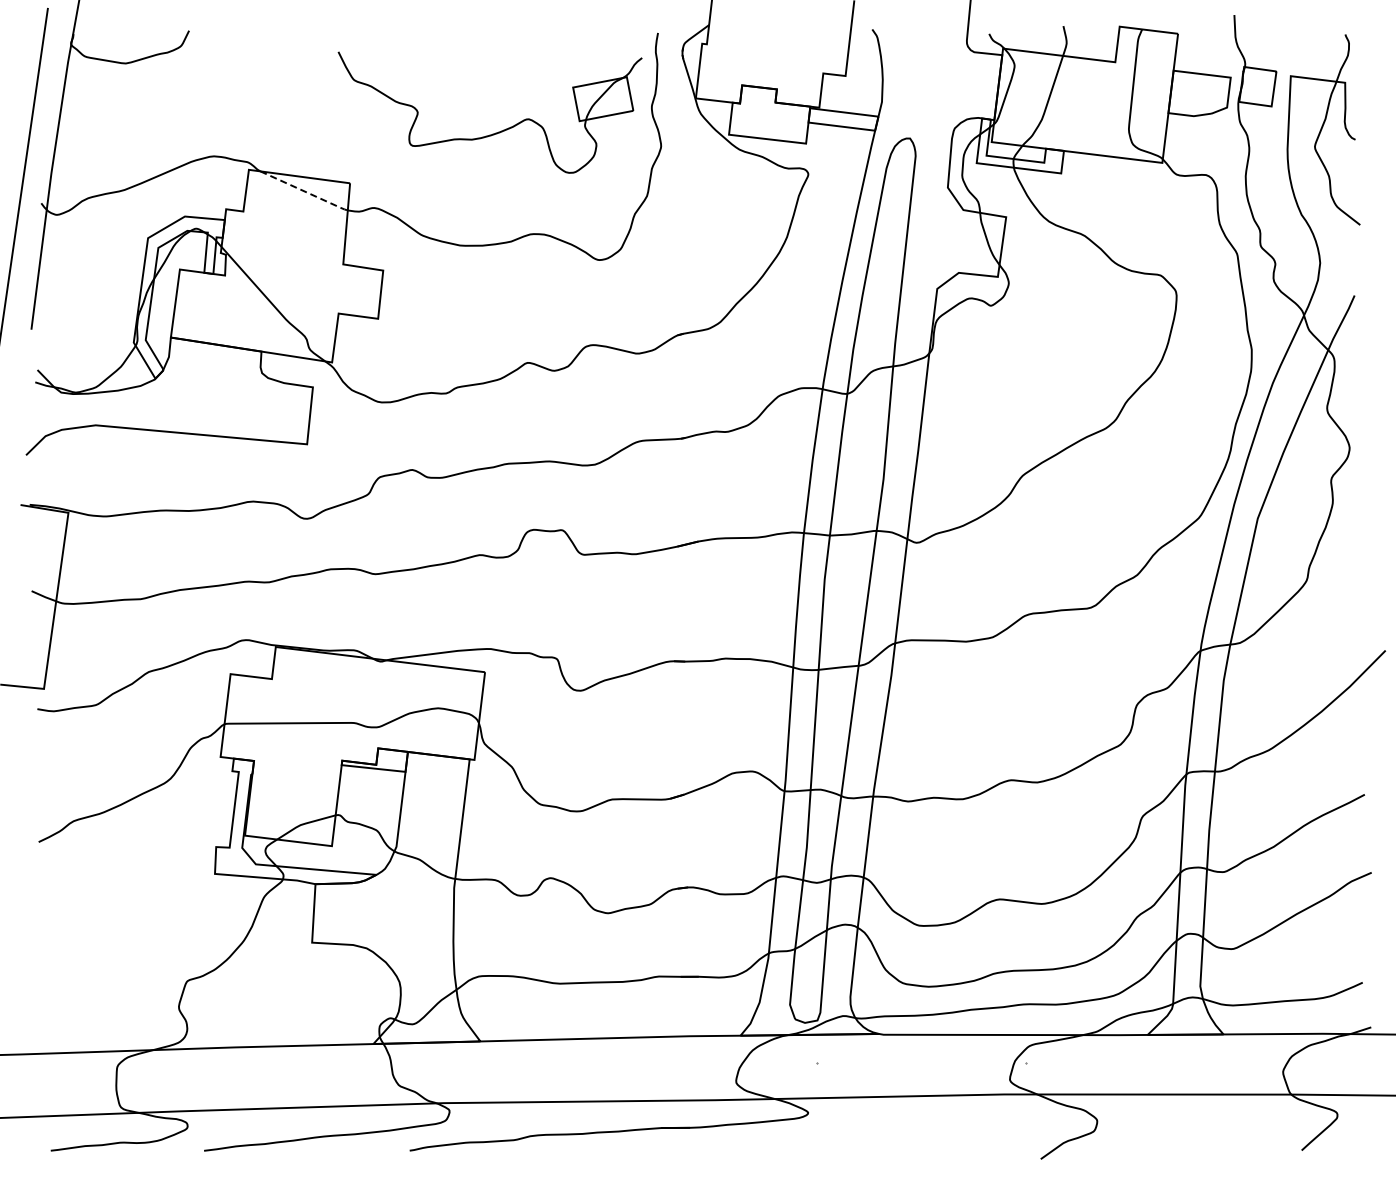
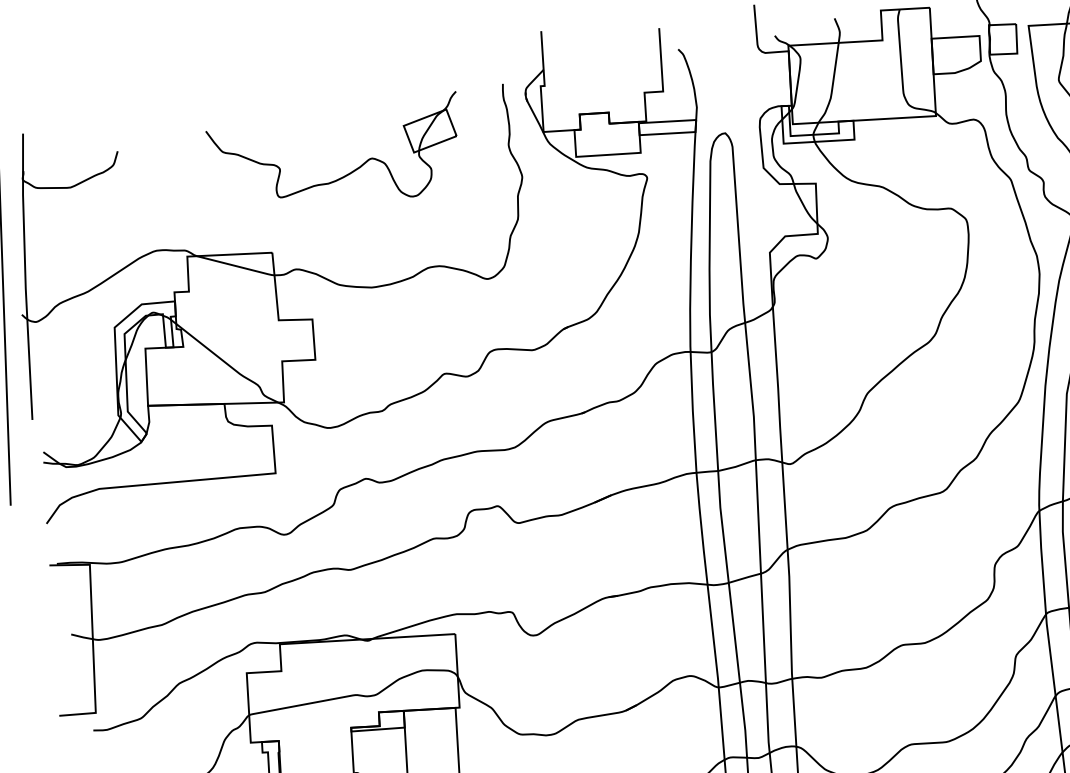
part: (495, 132) -> (346, 174), moved
line: (305, 192) -> (237, 266), dashed -> solid

